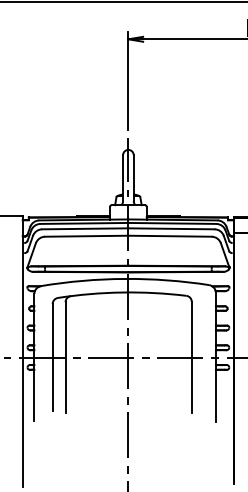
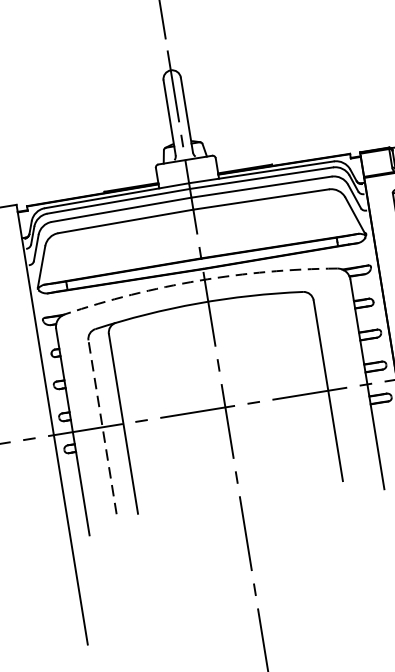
arc: (125, 278) -> (199, 279), solid -> dashed
line: (52, 357) -> (102, 427), solid -> dashed

